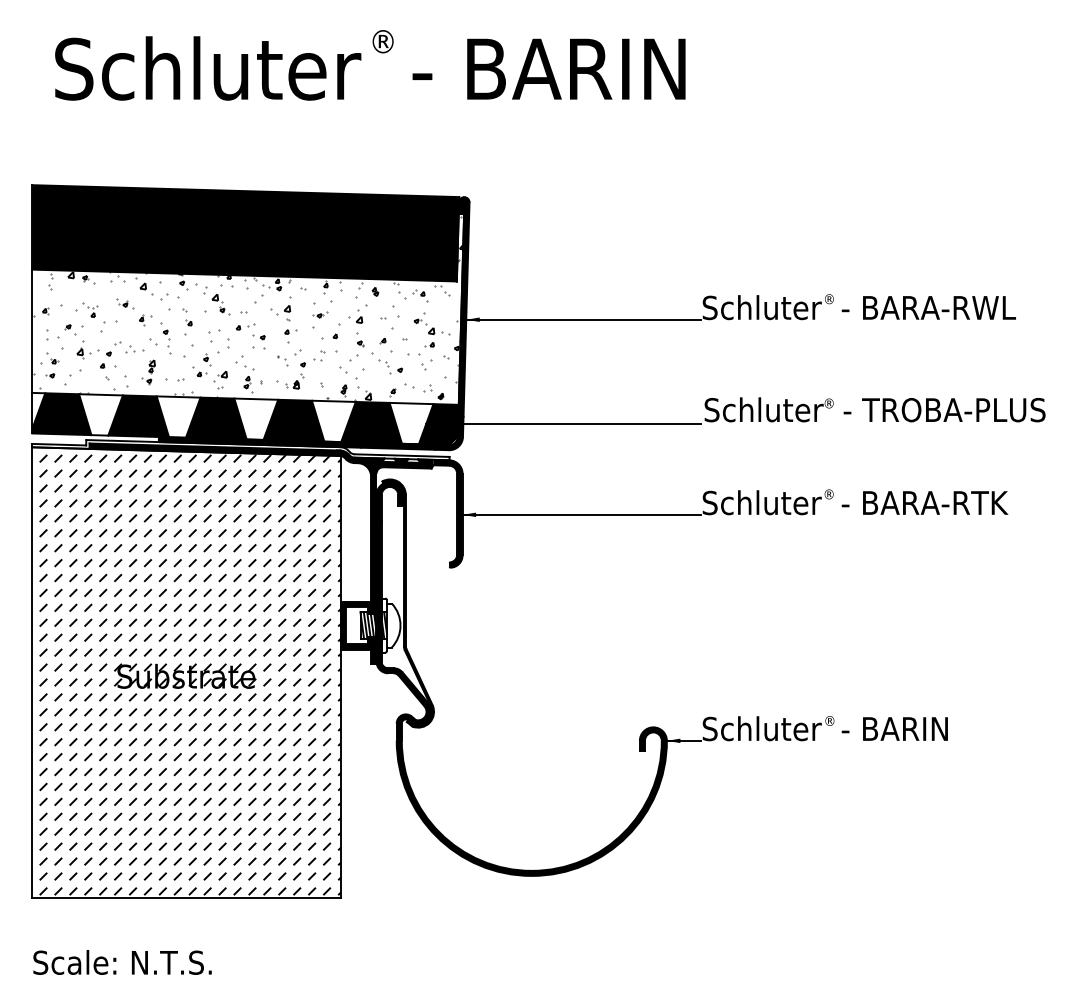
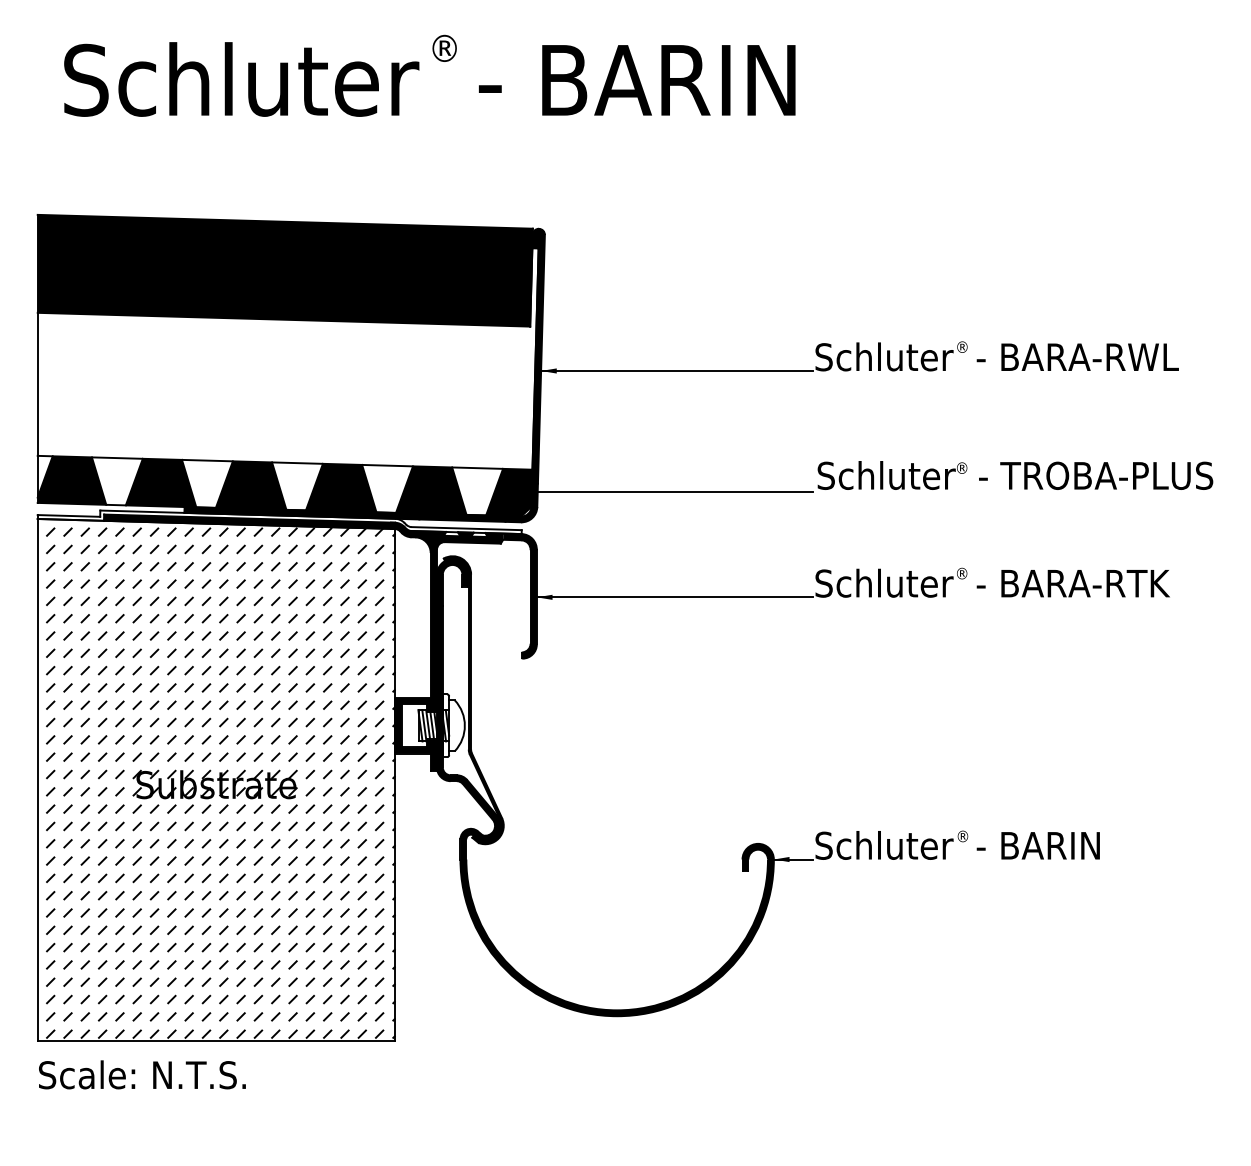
hatch: (248, 308) -> (288, 357), removed
text: (122, 962) -> (142, 1074), moved

